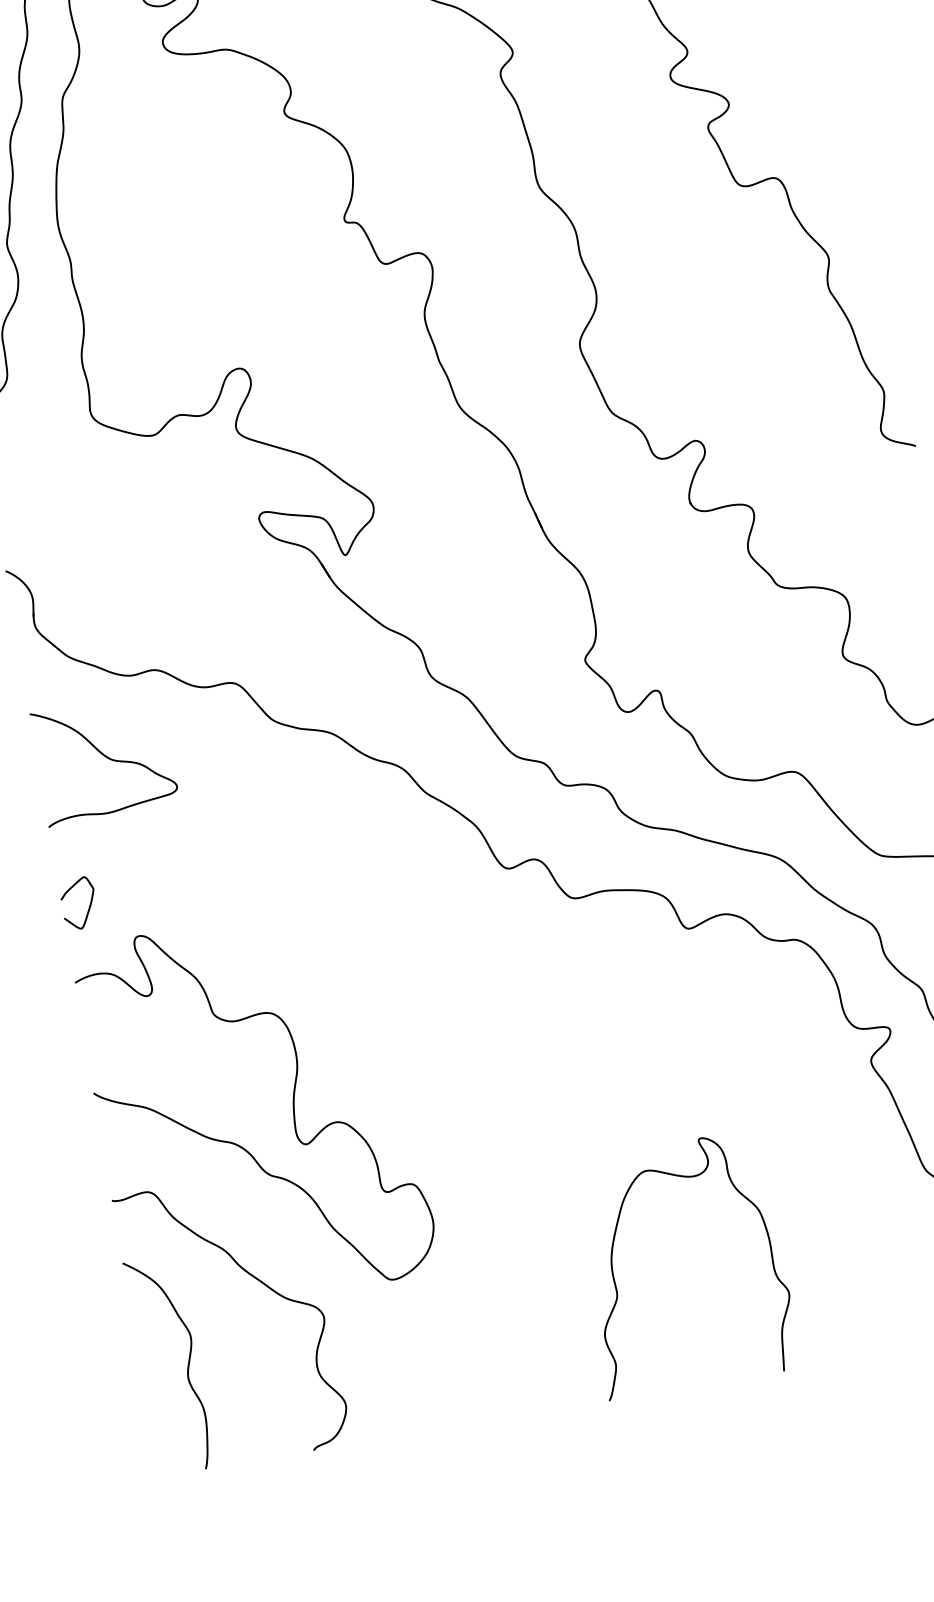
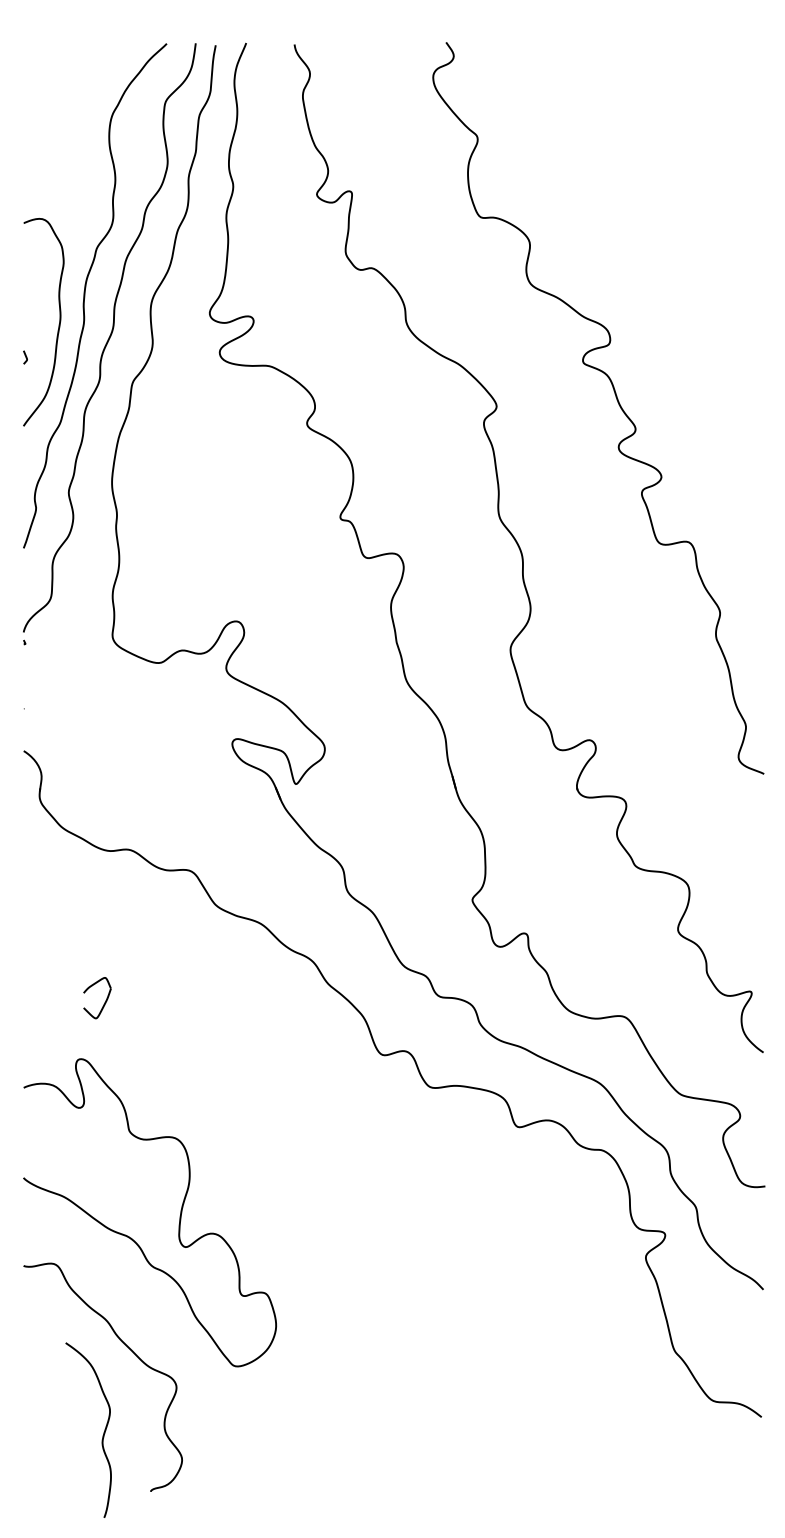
curve: (106, 758) -> (78, 913), removed
part: (88, 907) -> (104, 1002), moved
curve: (615, 1281) -> (413, 1397), removed
curve: (186, 1368) -> (102, 1435), moved

